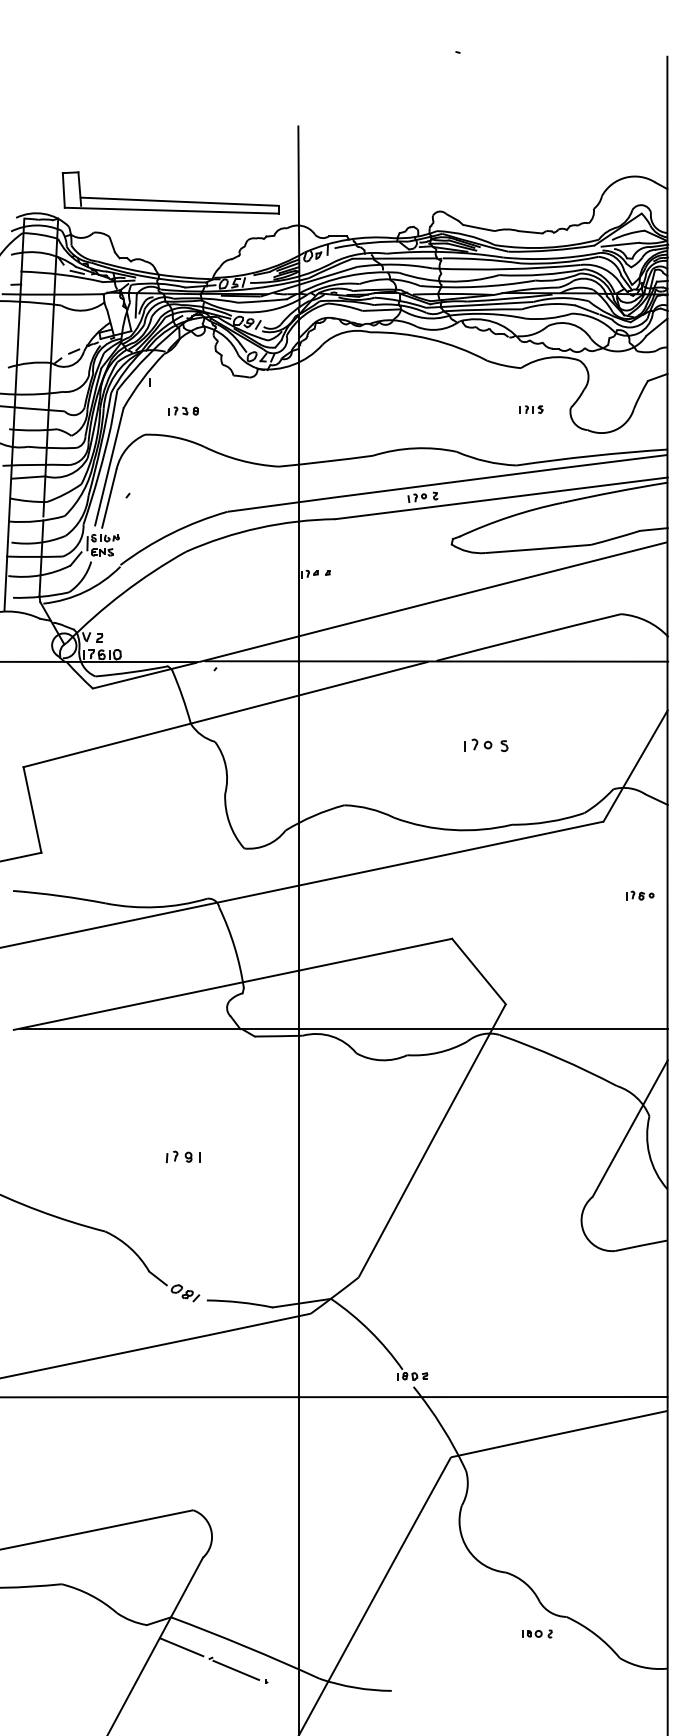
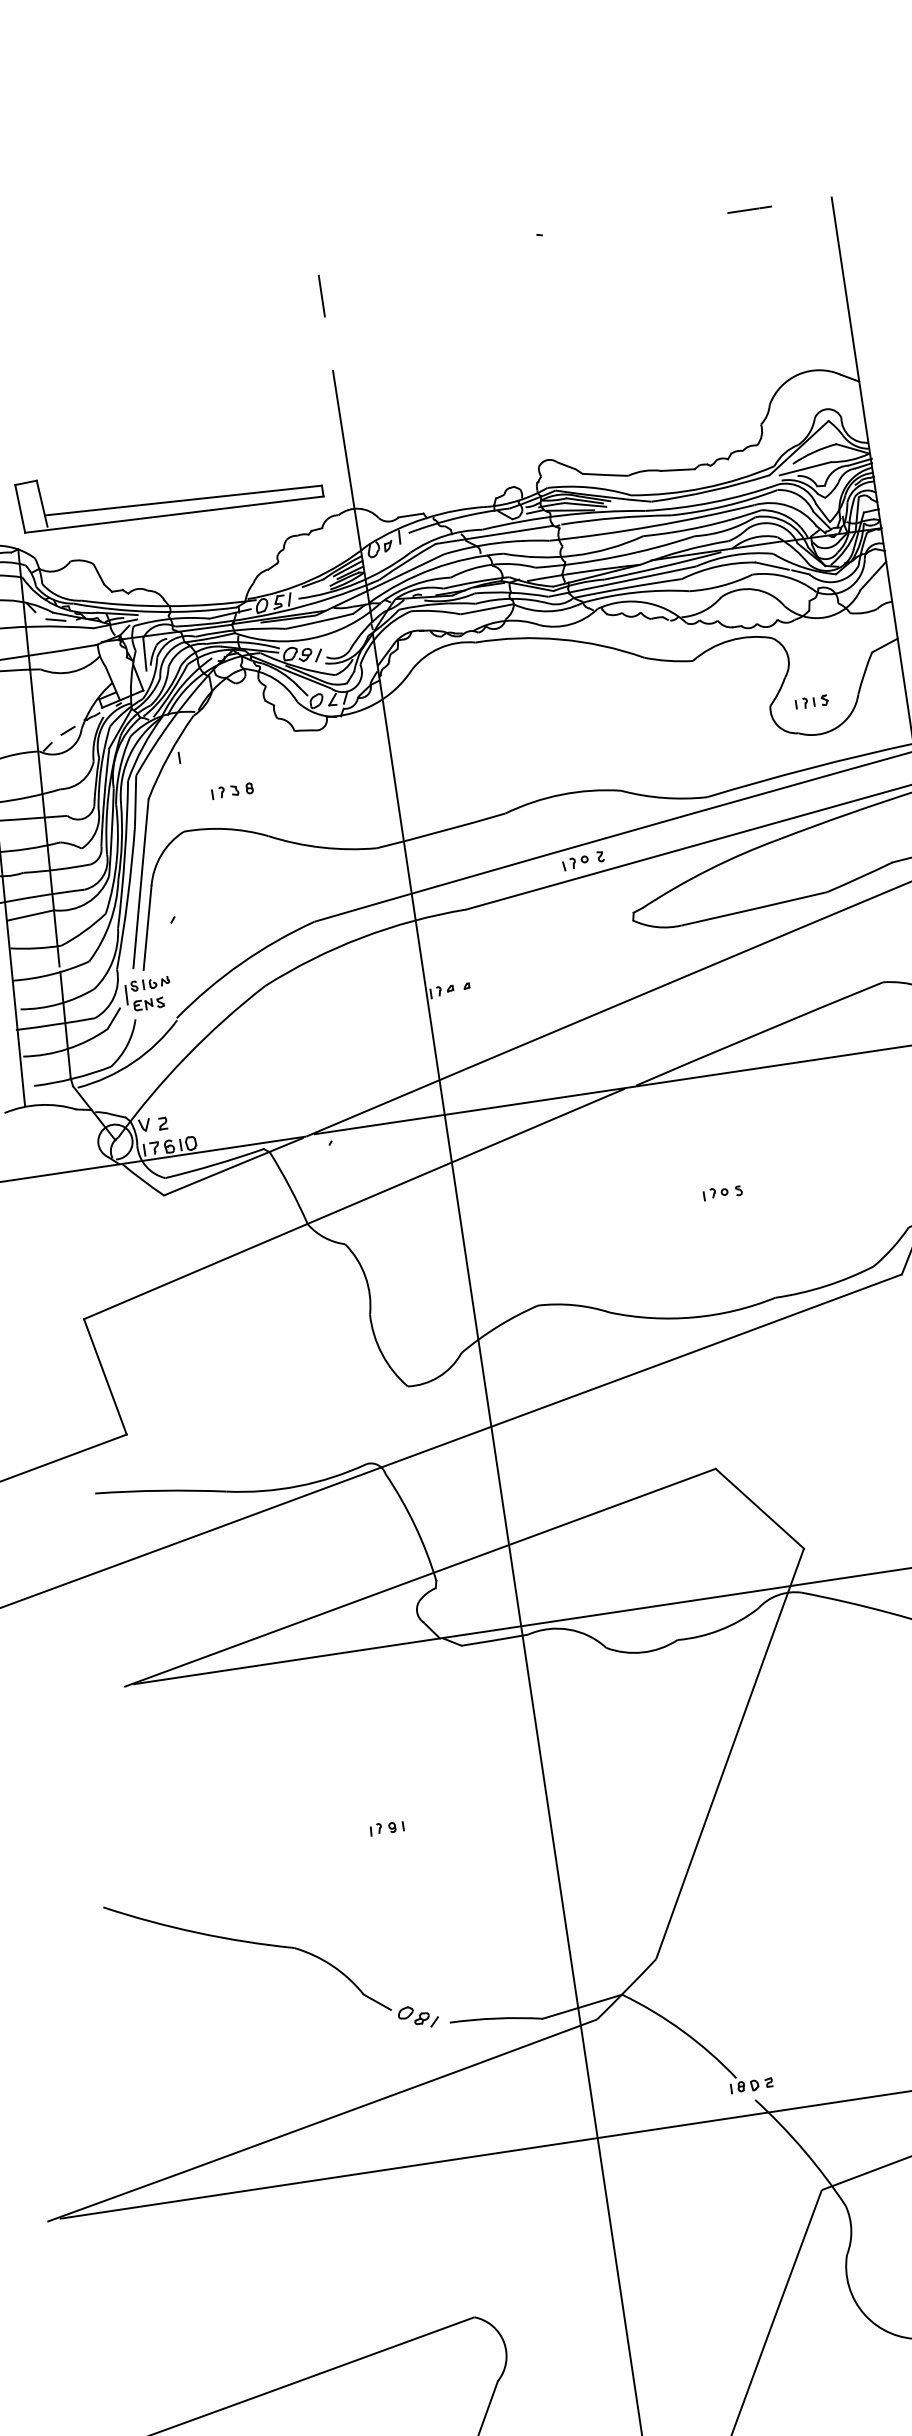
line: (608, 56) -> (749, 209), added
line: (298, 72) -> (322, 296), added
part: (531, 409) -> (812, 701), moved
part: (486, 744) -> (723, 1191), size x0.62
part: (182, 1156) -> (386, 1827), size x0.71

